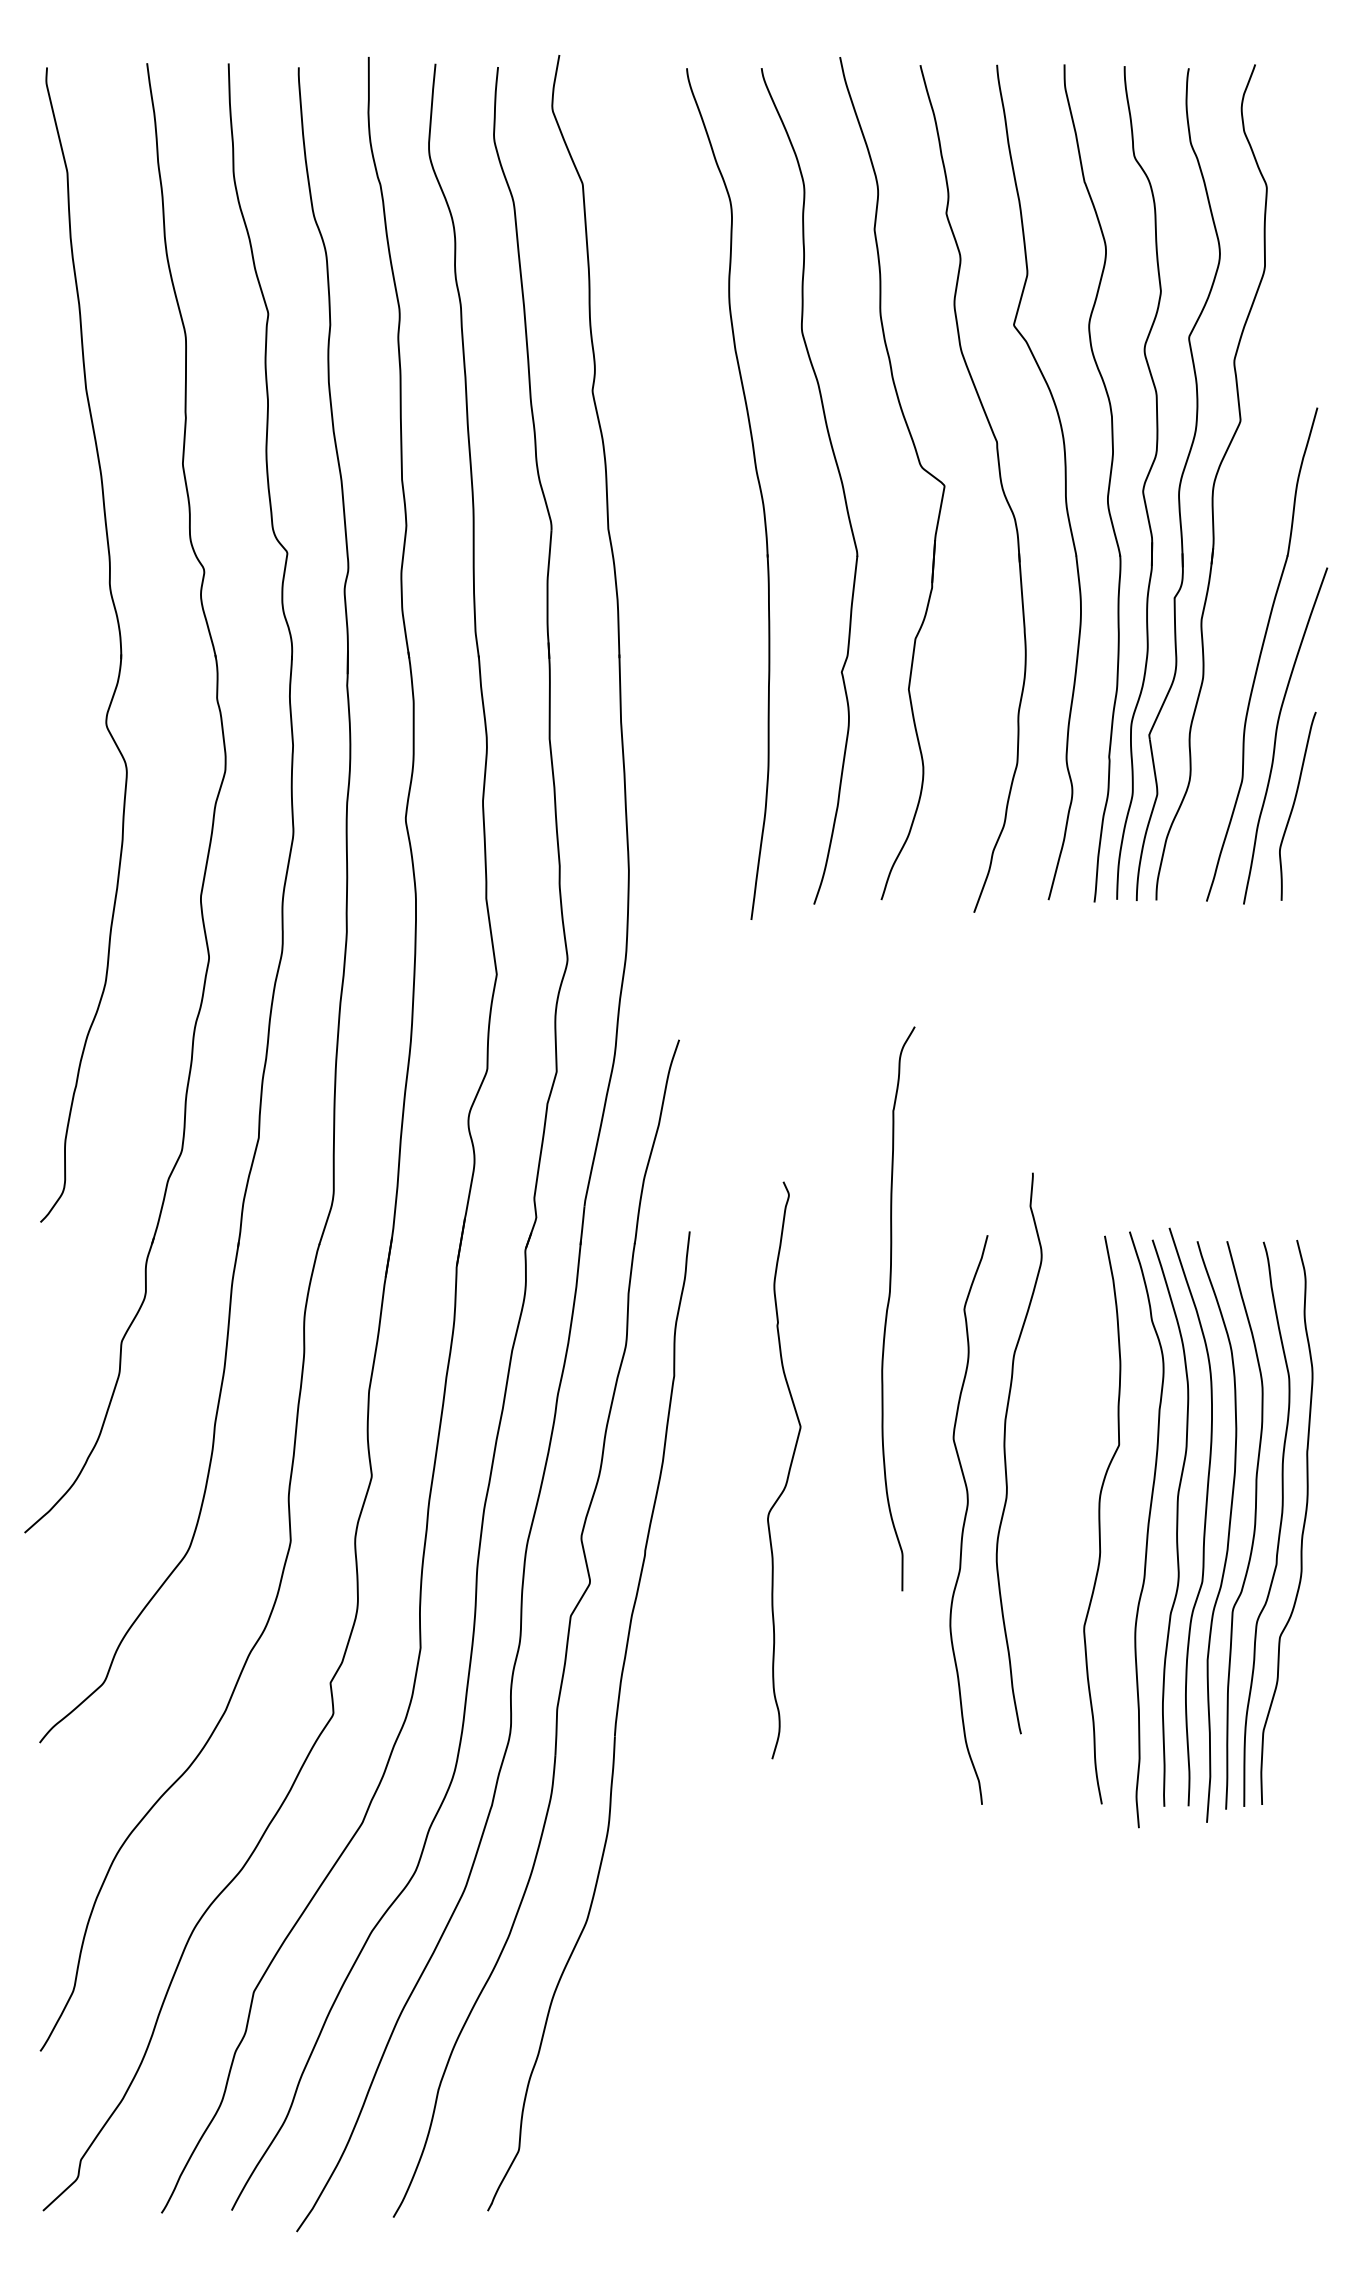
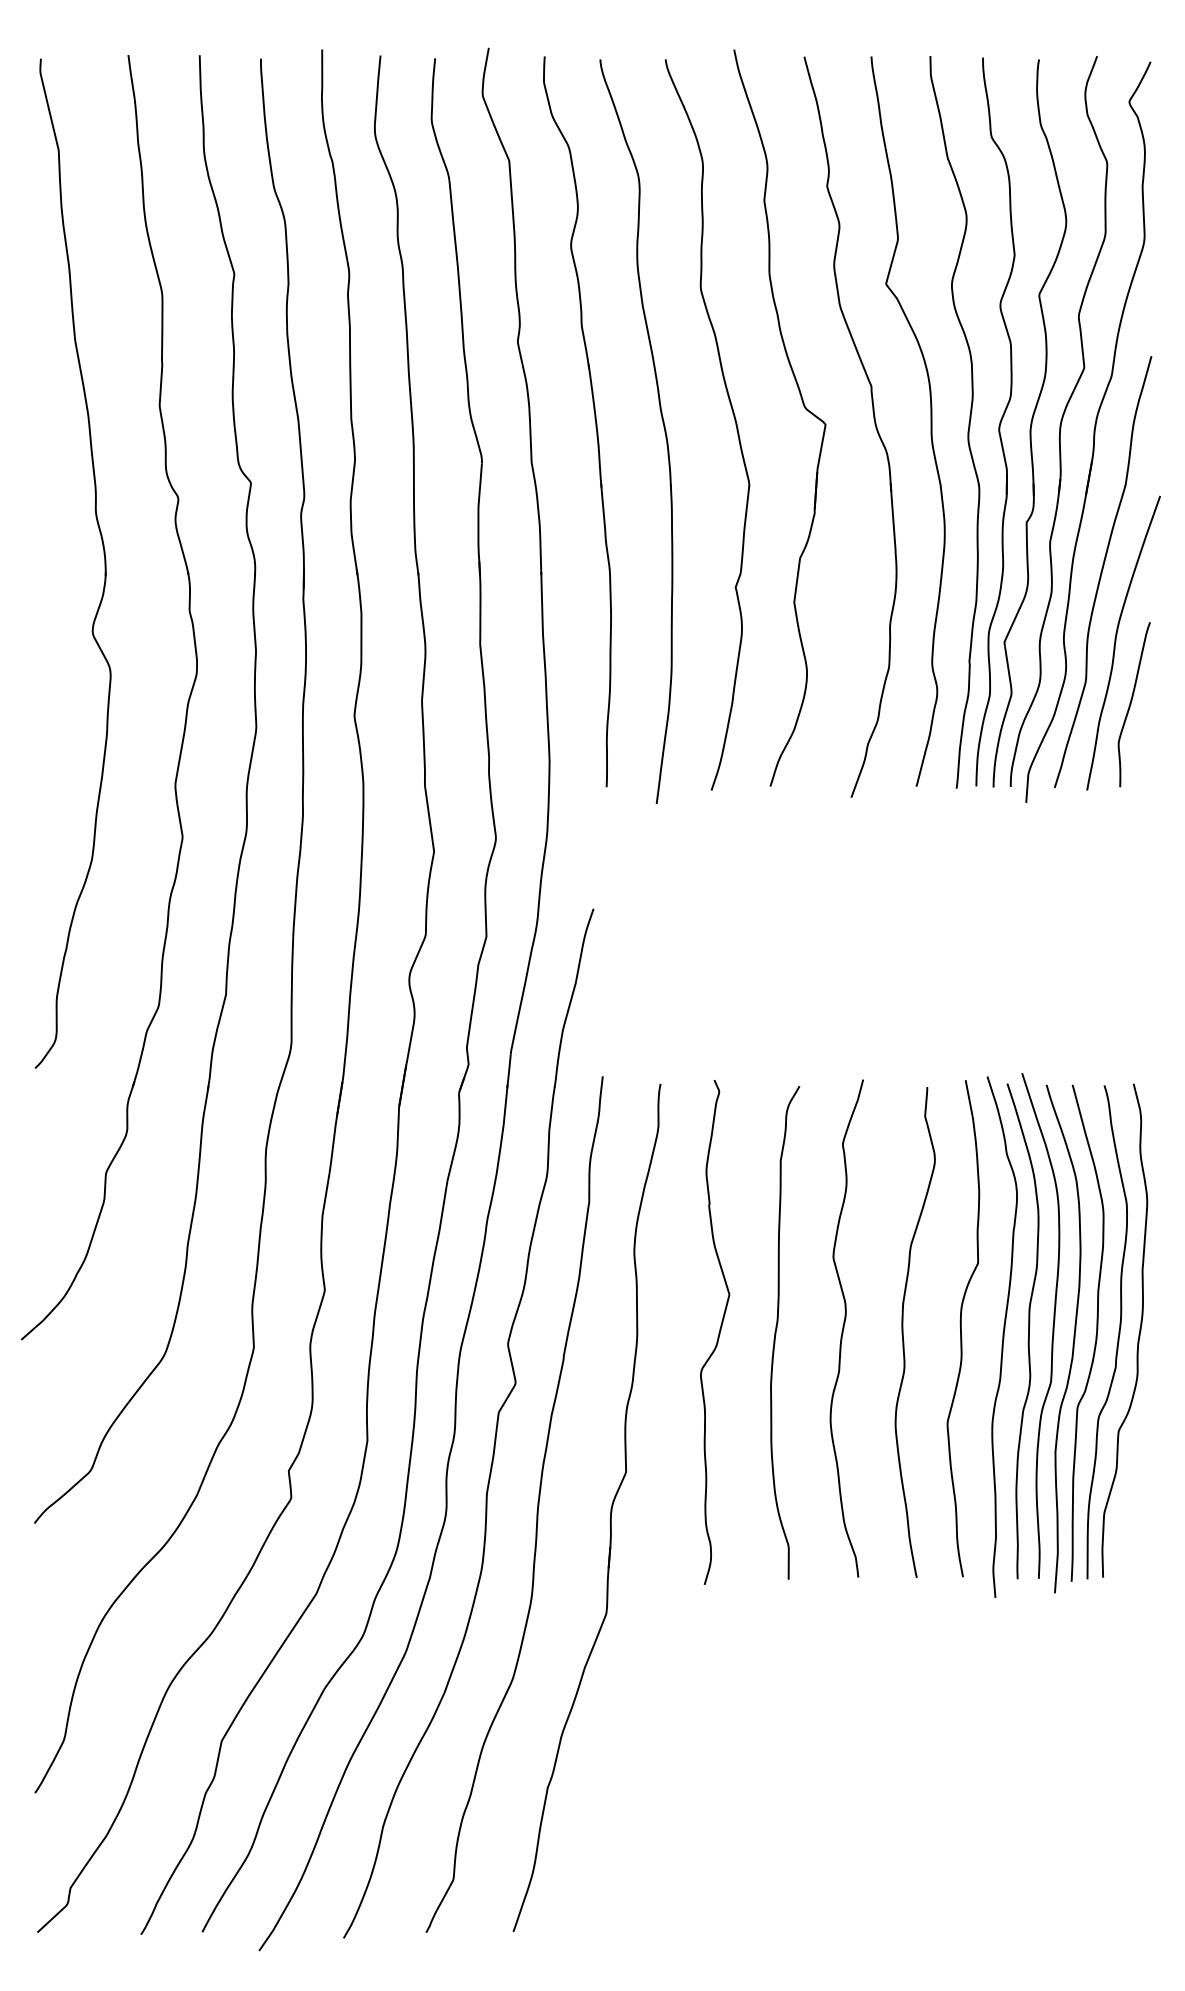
part: (680, 480) -> (594, 419), added
part: (1245, 494) -> (1088, 432), added
curve: (889, 1304) -> (777, 1329), moved
curve: (1005, 1453) -> (903, 1332), moved
curve: (788, 1470) -> (718, 1332), moved
part: (698, 1727) -> (610, 1509), added

